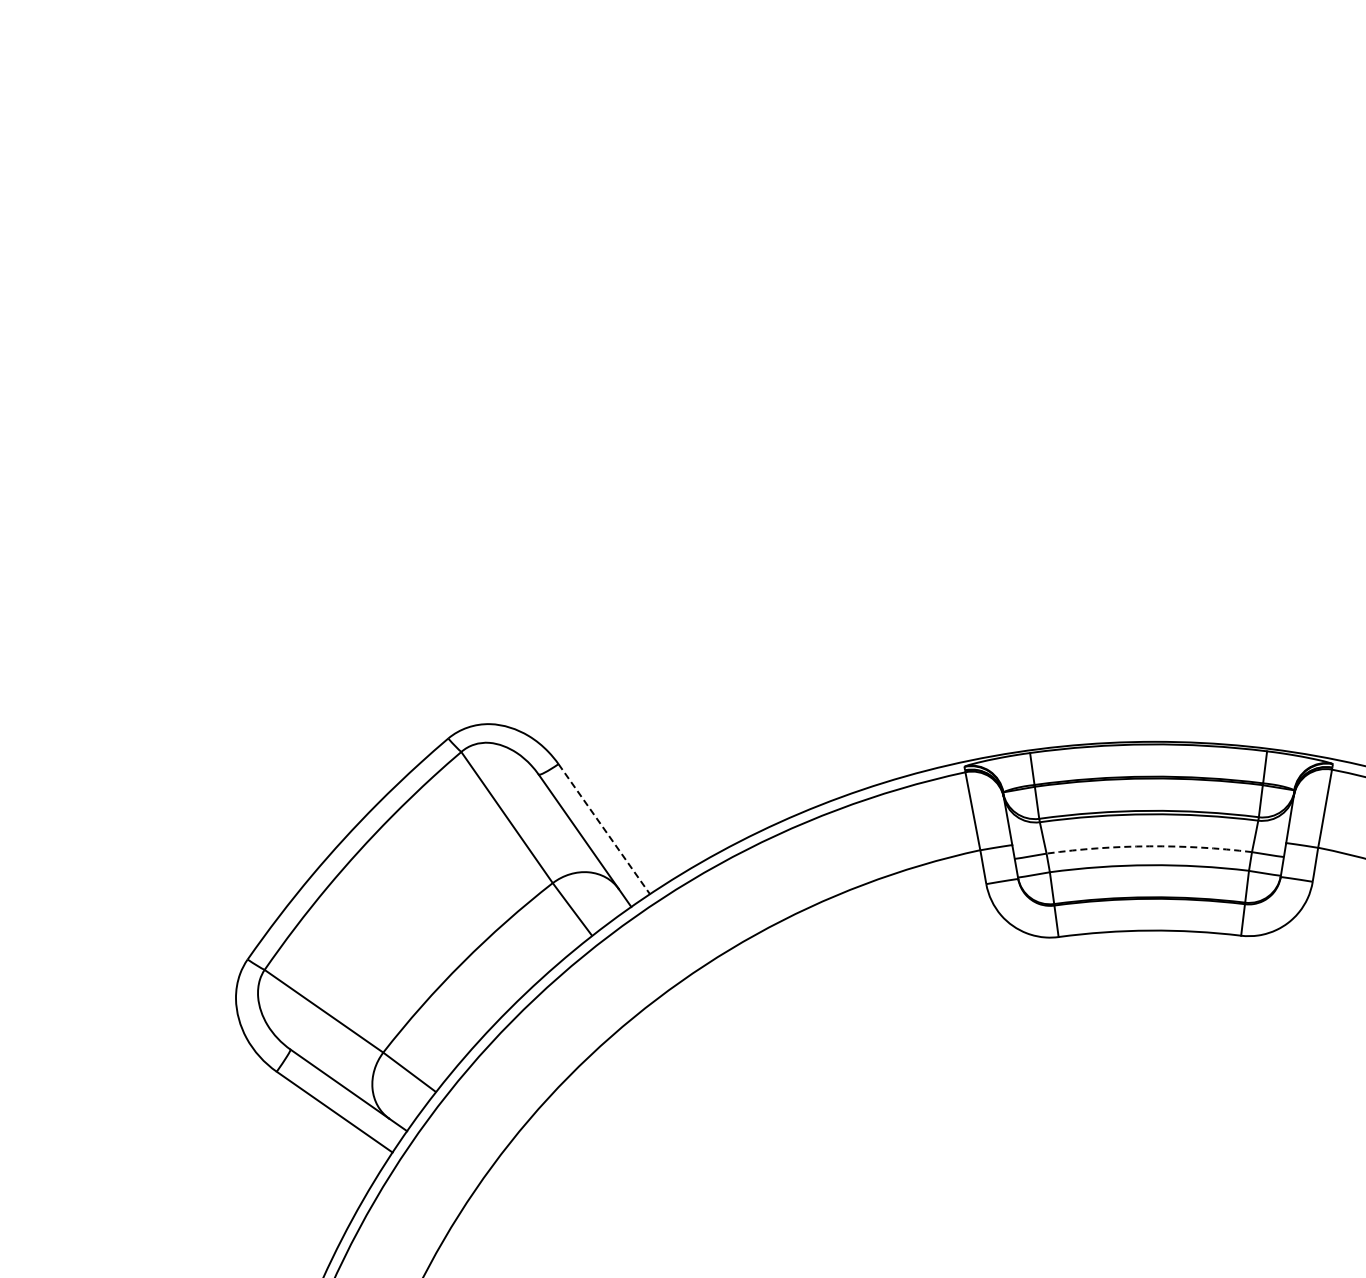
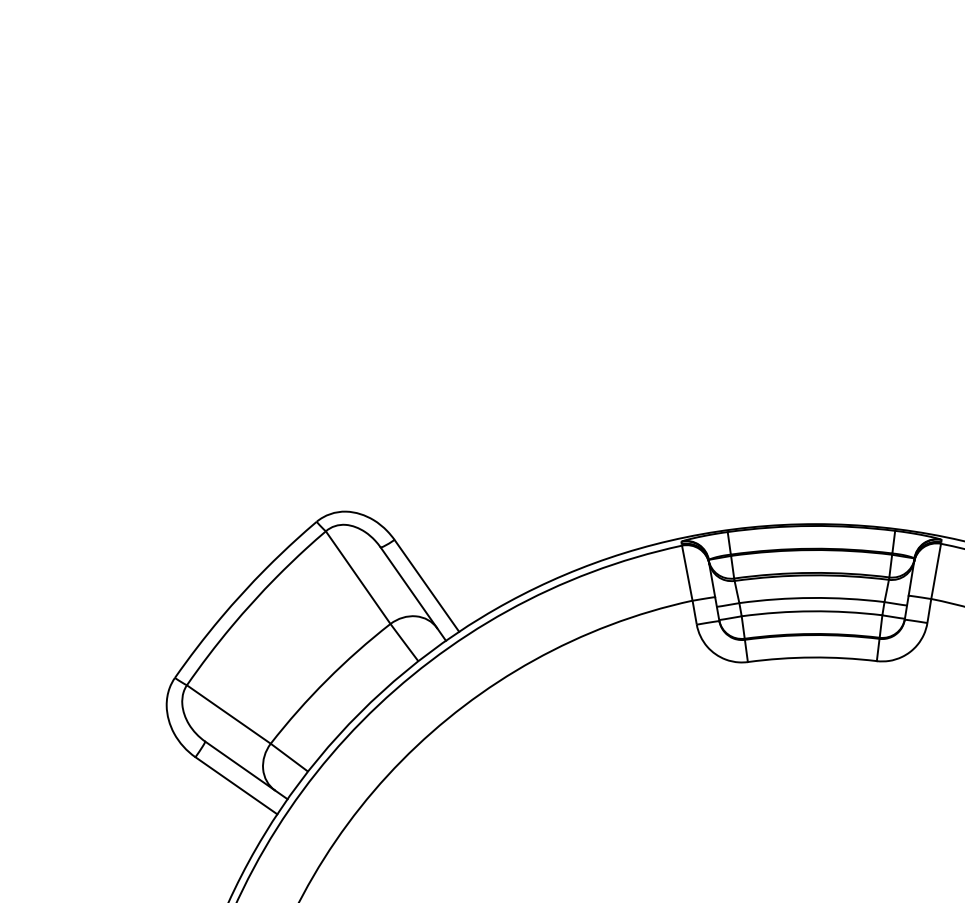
line: (604, 829) -> (427, 586), dashed -> solid
arc: (1149, 846) -> (812, 598), dashed -> solid

